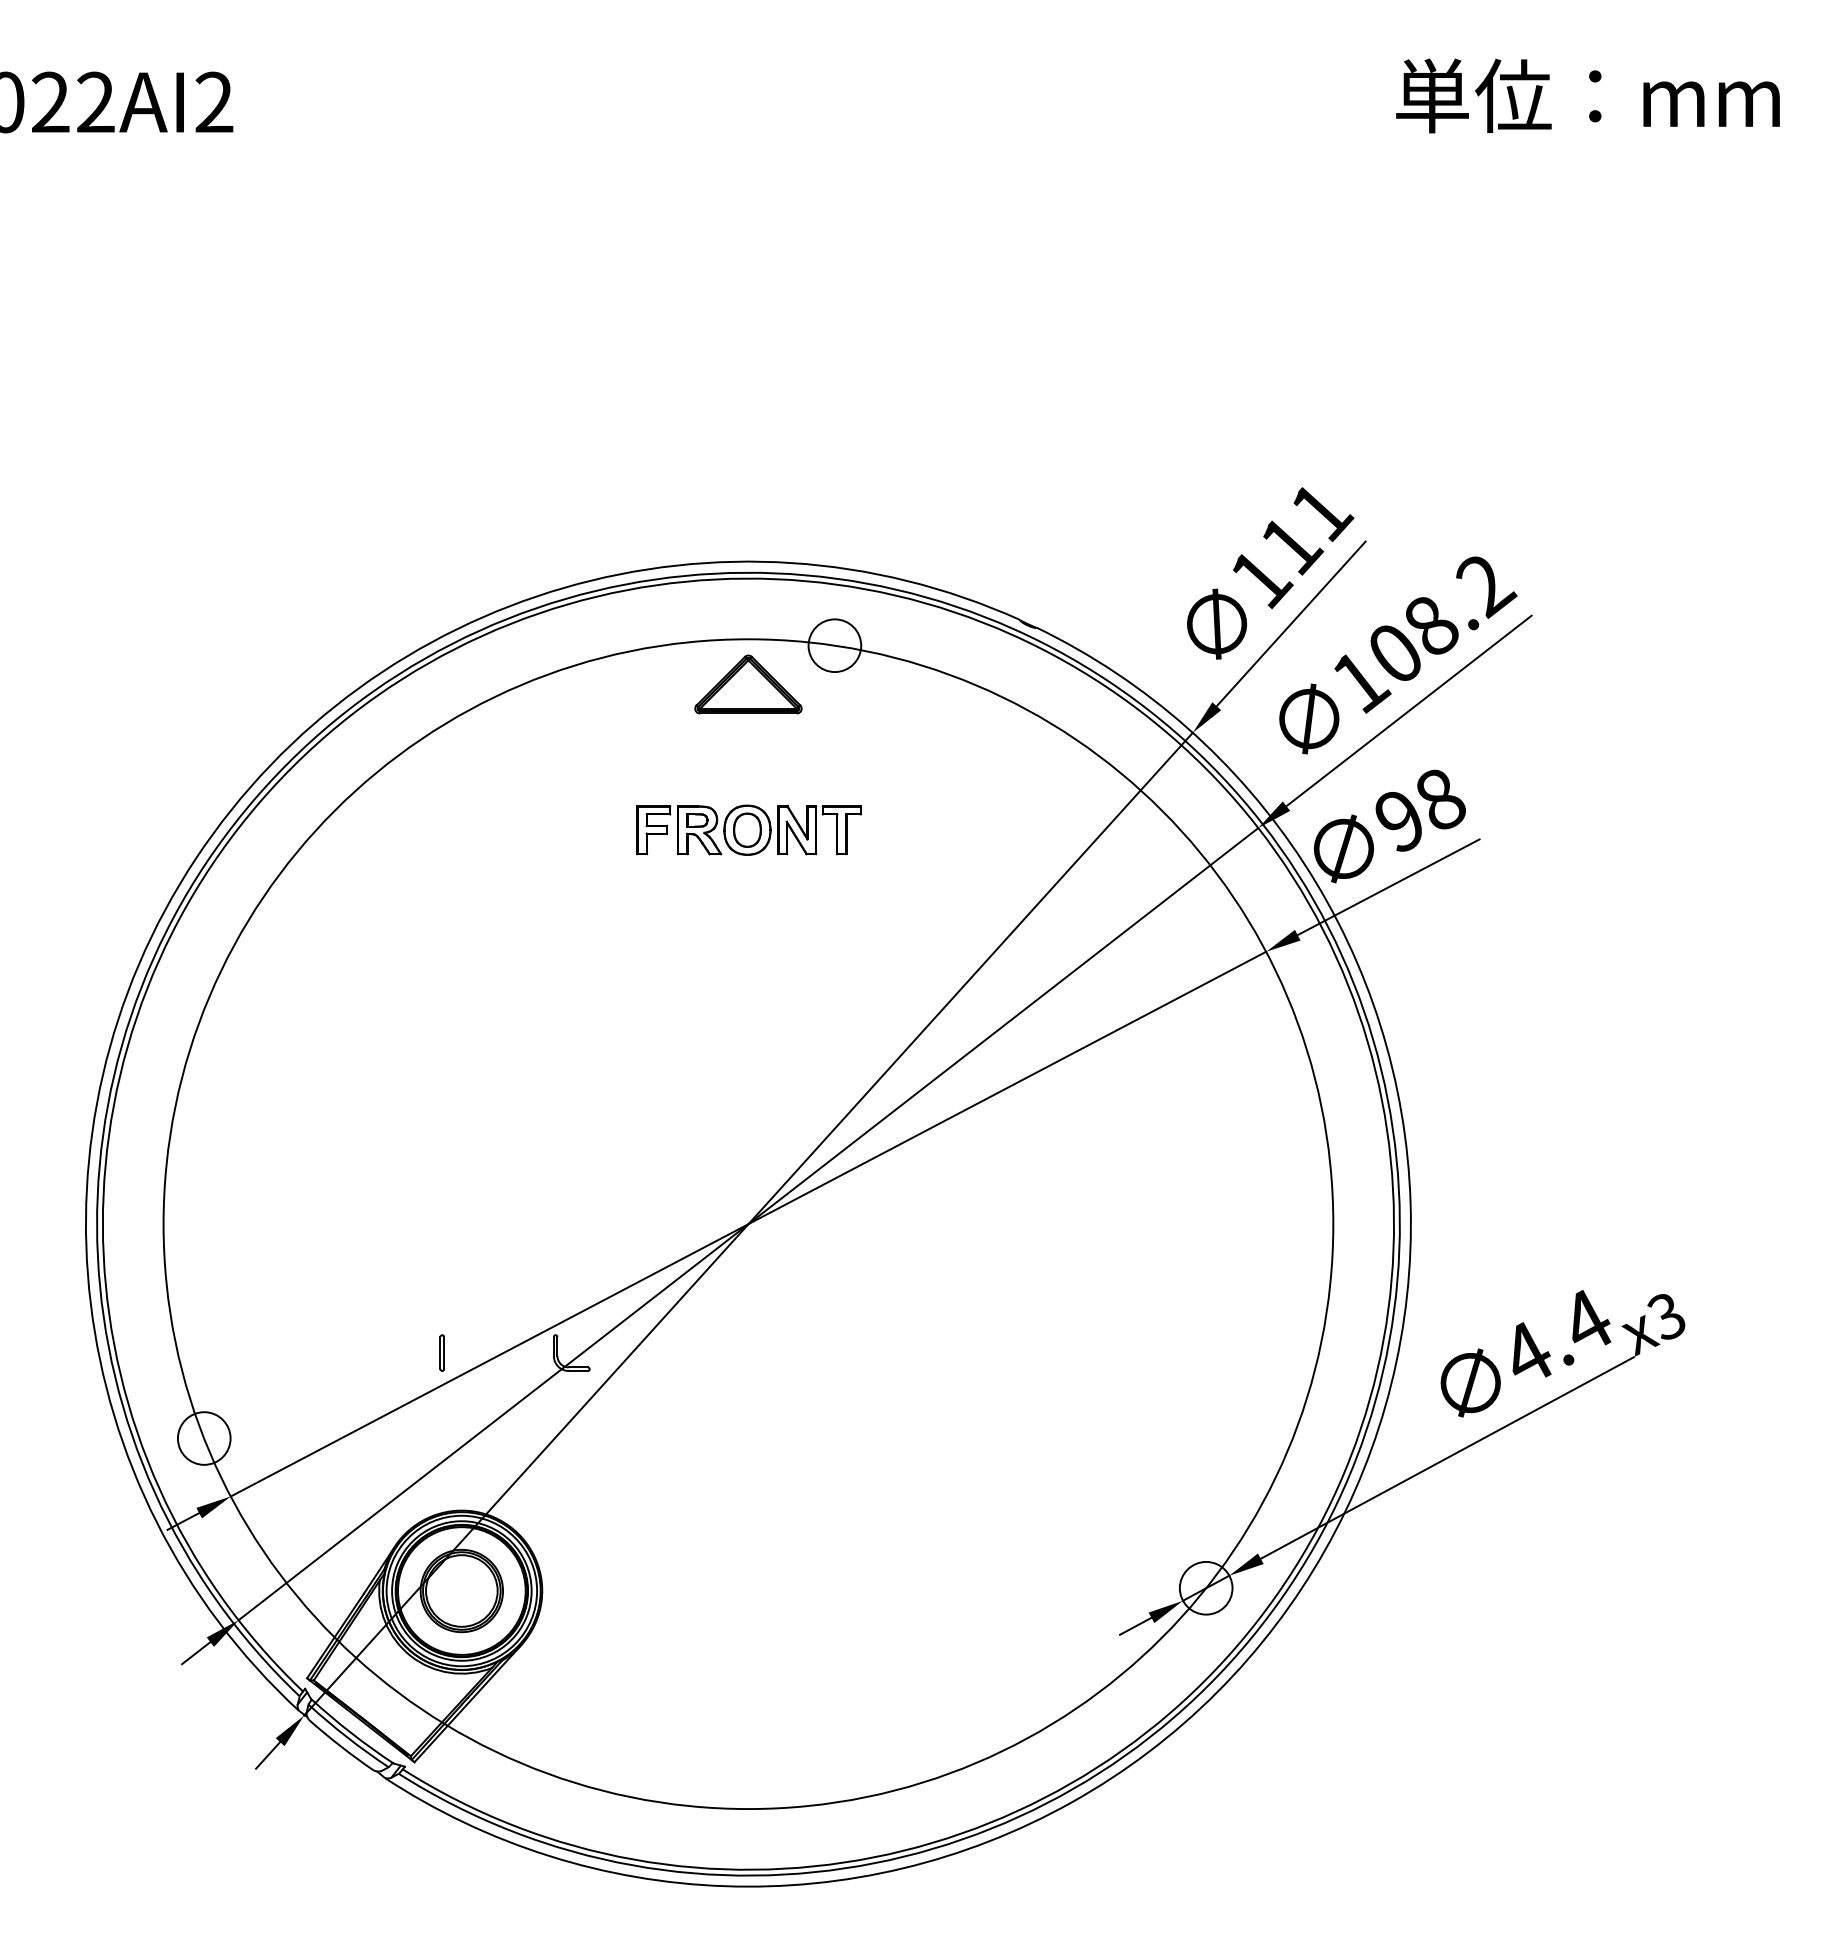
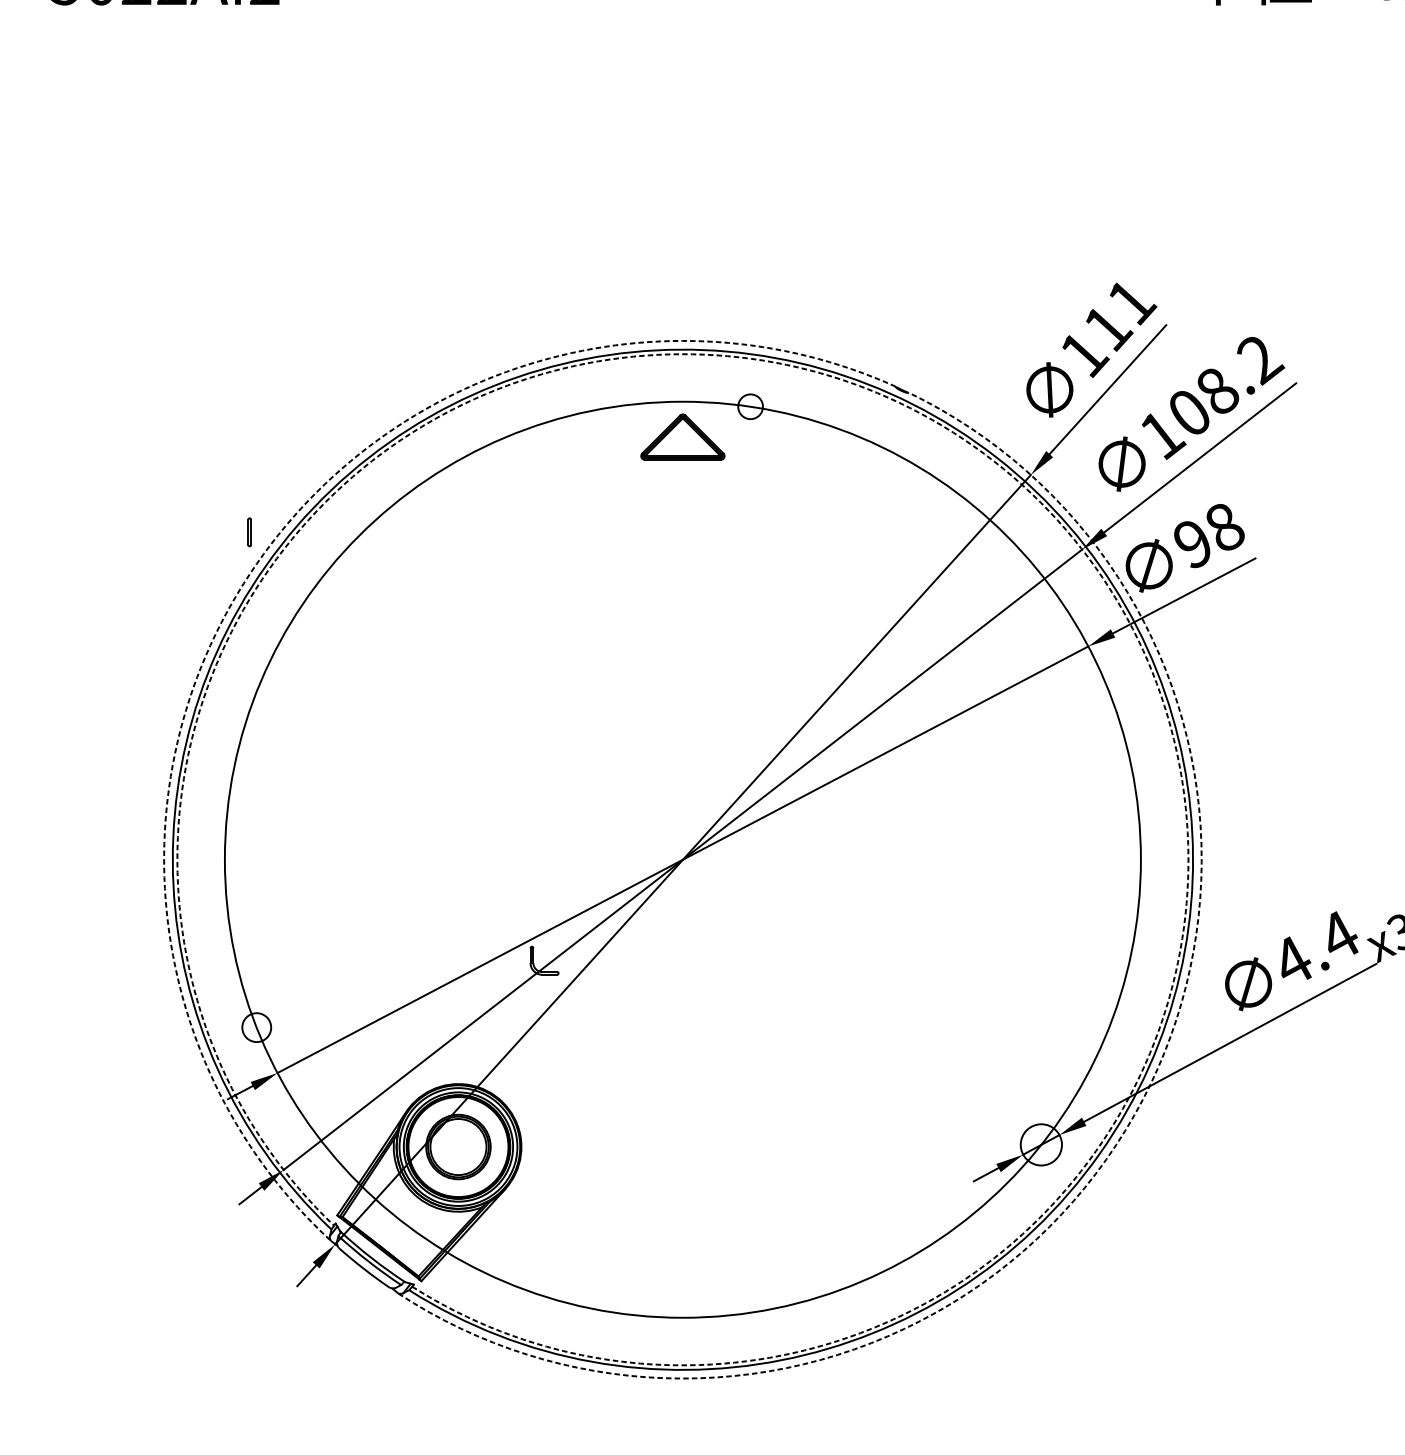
circle: (834, 645) -> (750, 406), size x0.6
arc: (1145, 715) -> (993, 461), solid -> dashed
part: (748, 829) -> (682, 550), removed
arc: (195, 858) -> (249, 573), solid -> dashed
part: (441, 1352) -> (249, 531), moved
circle: (203, 1438) -> (256, 1027), size x0.7
arc: (1324, 1550) -> (1134, 1115), solid -> dashed

